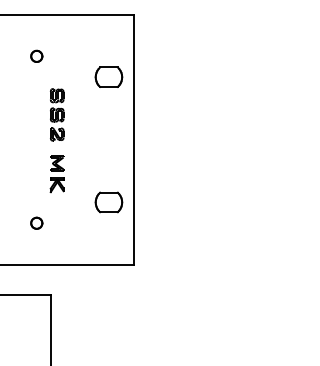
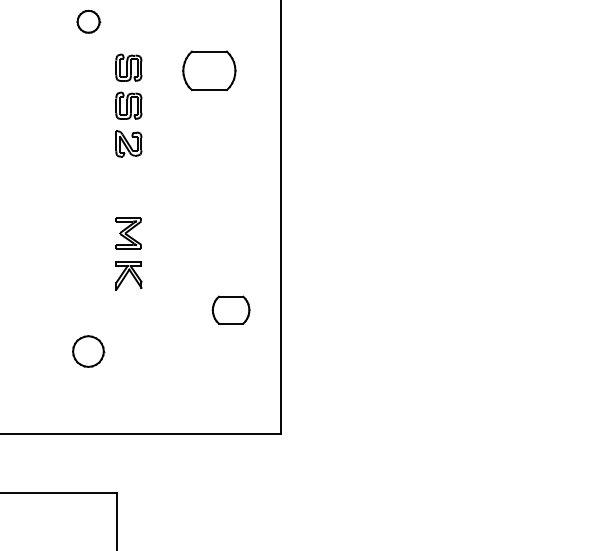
part: (108, 76) -> (208, 69), moved
part: (57, 114) -> (129, 104), moved
part: (108, 202) -> (230, 310), size x0.7
part: (36, 222) -> (88, 349), size x1.4

